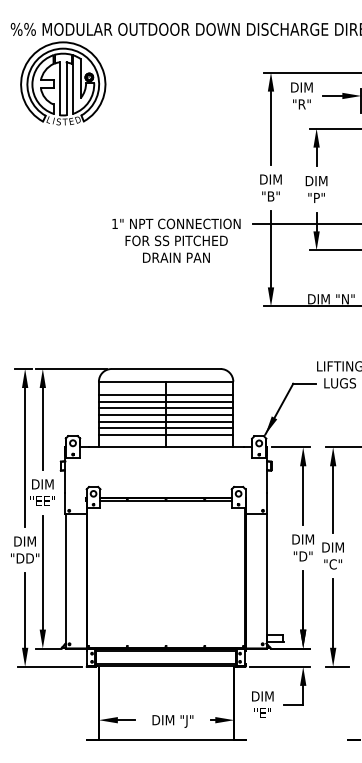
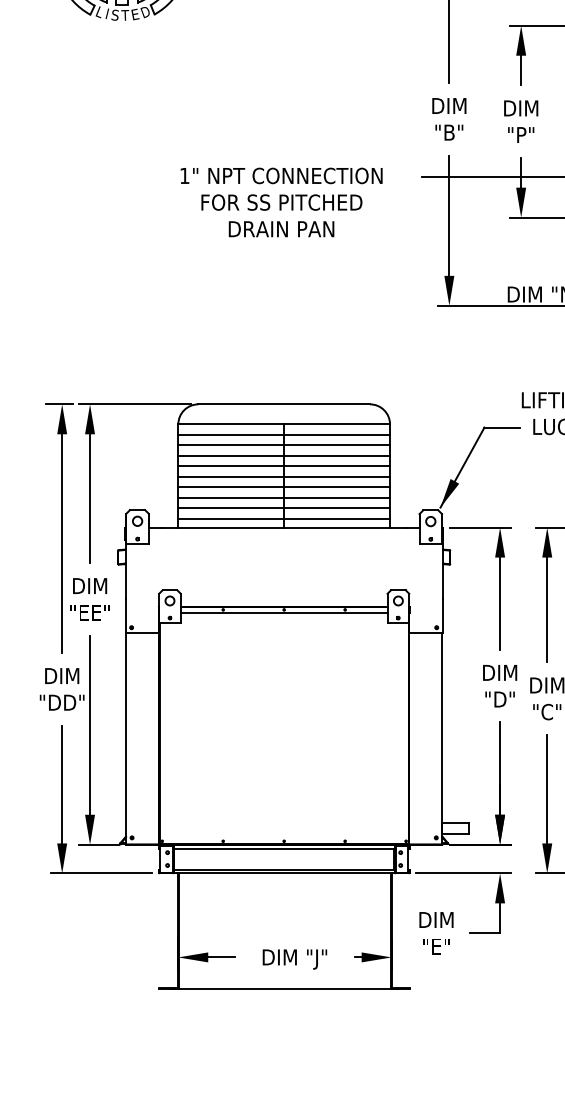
text: (176, 240) -> (281, 202), moved
line: (165, 388) -> (283, 435), added
line: (165, 441) -> (283, 518), added

